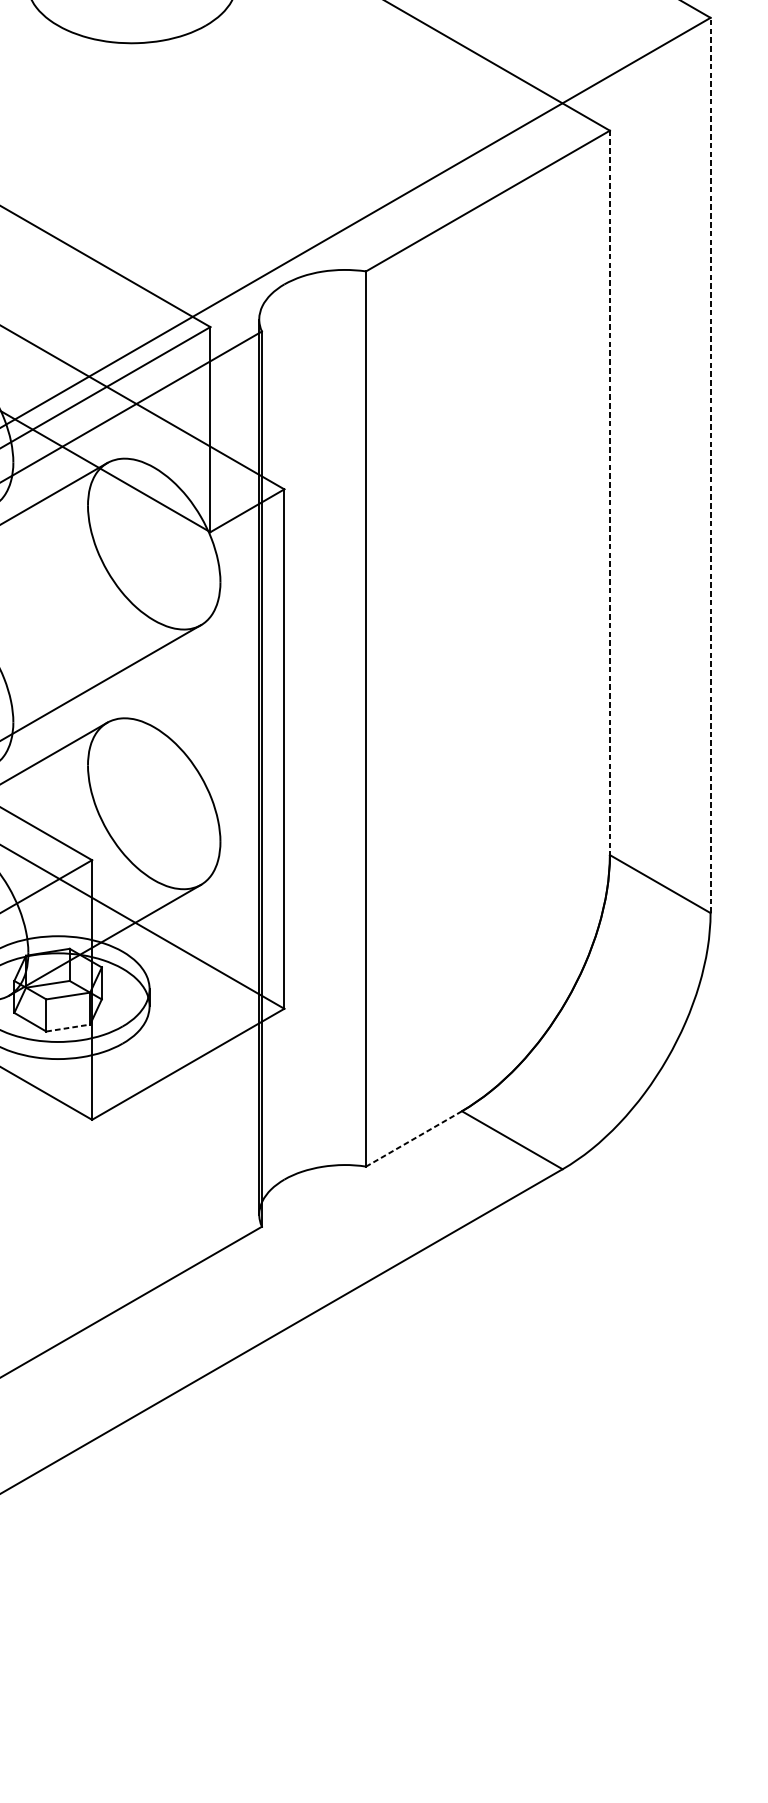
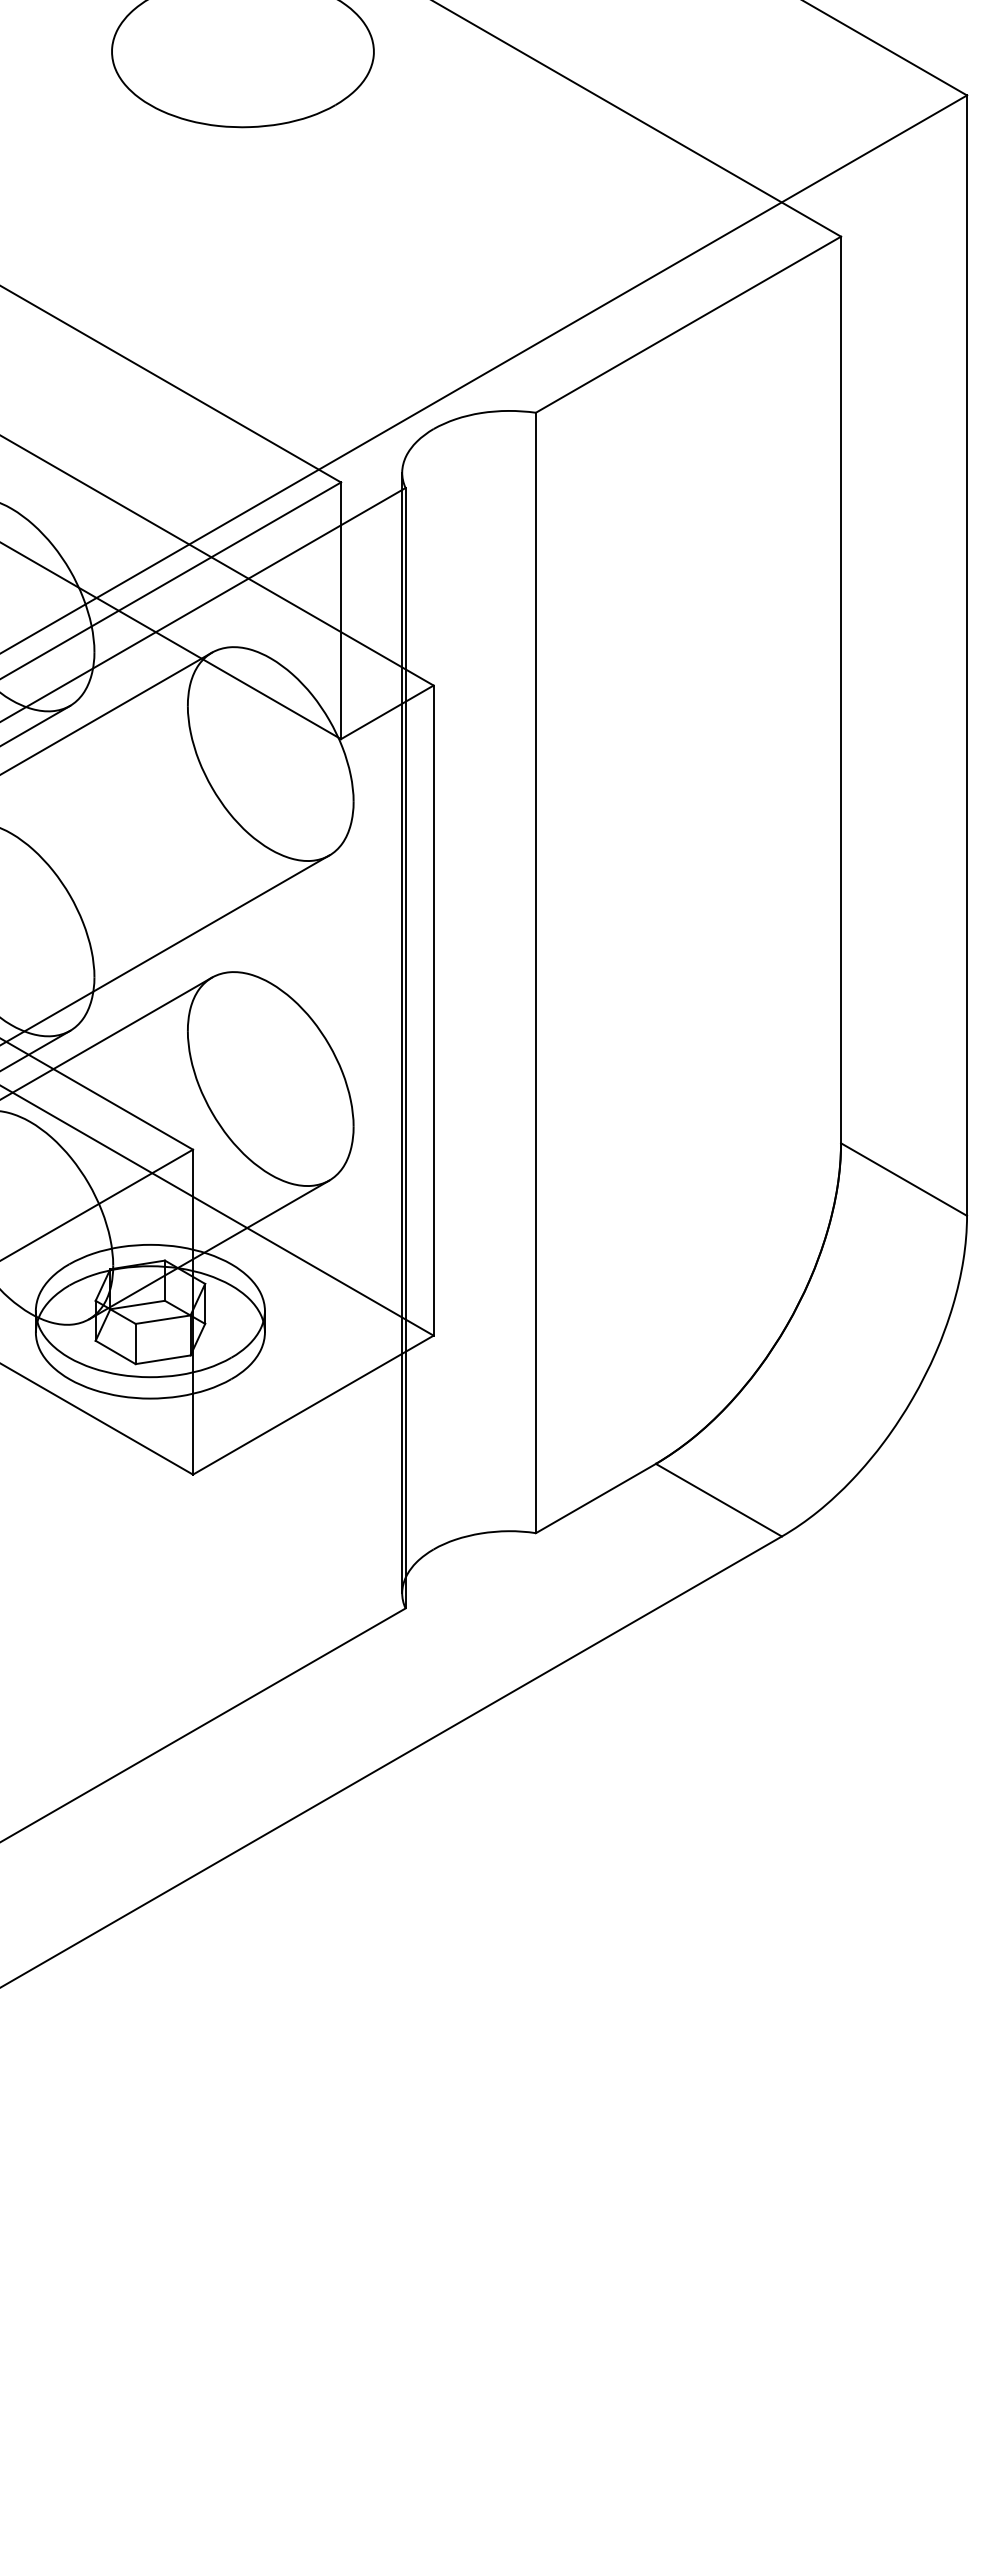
line: (710, 465) -> (967, 655), dashed -> solid
line: (610, 493) -> (841, 690), dashed -> solid
line: (68, 1027) -> (163, 1359), dashed -> solid
line: (413, 1138) -> (595, 1498), dashed -> solid

